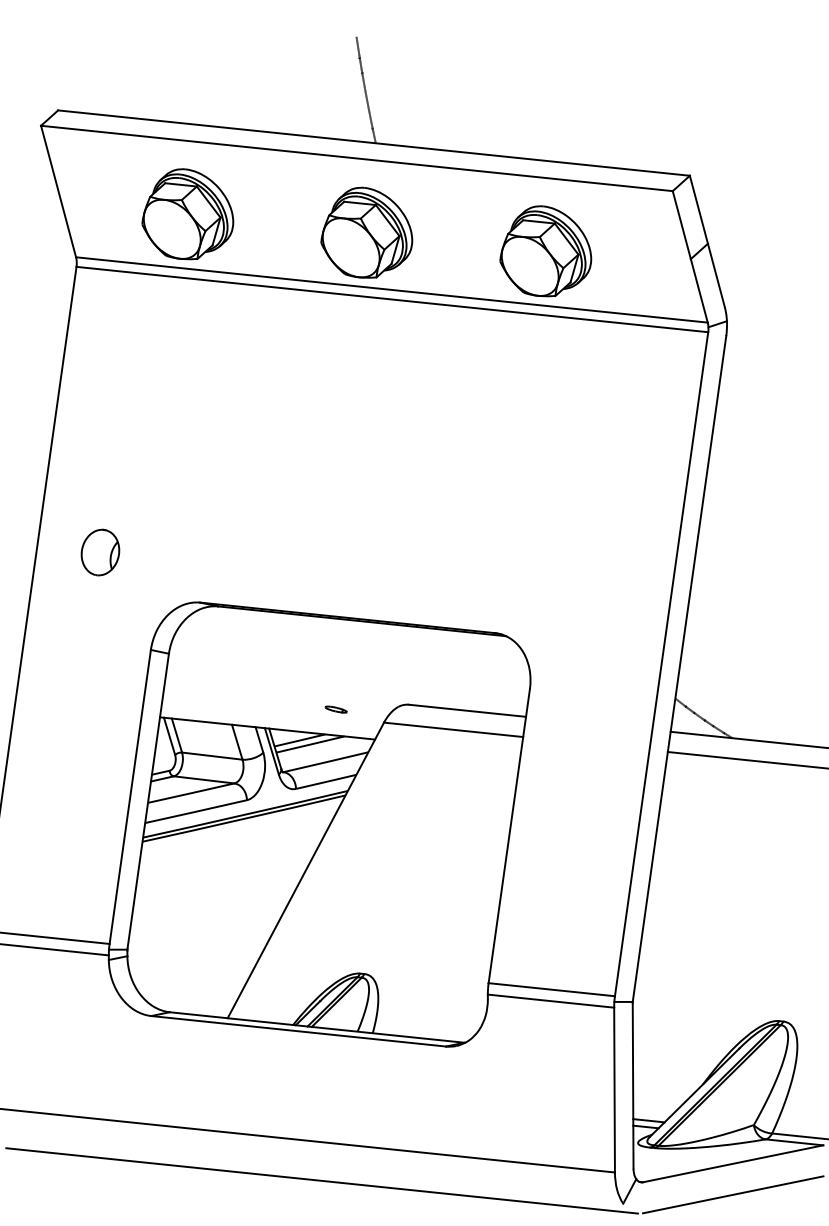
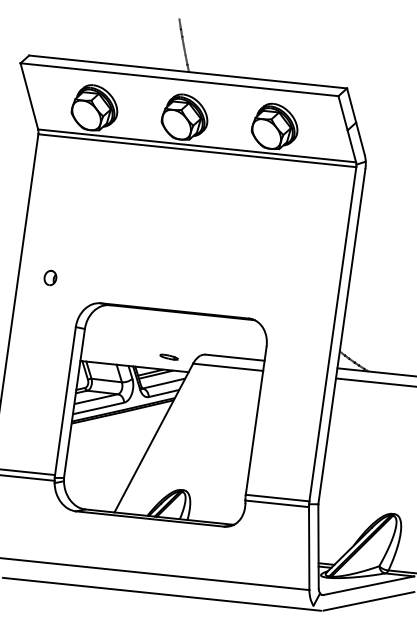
part: (100, 551) -> (50, 277), size x0.62
part: (335, 708) -> (168, 356), size x1.67

